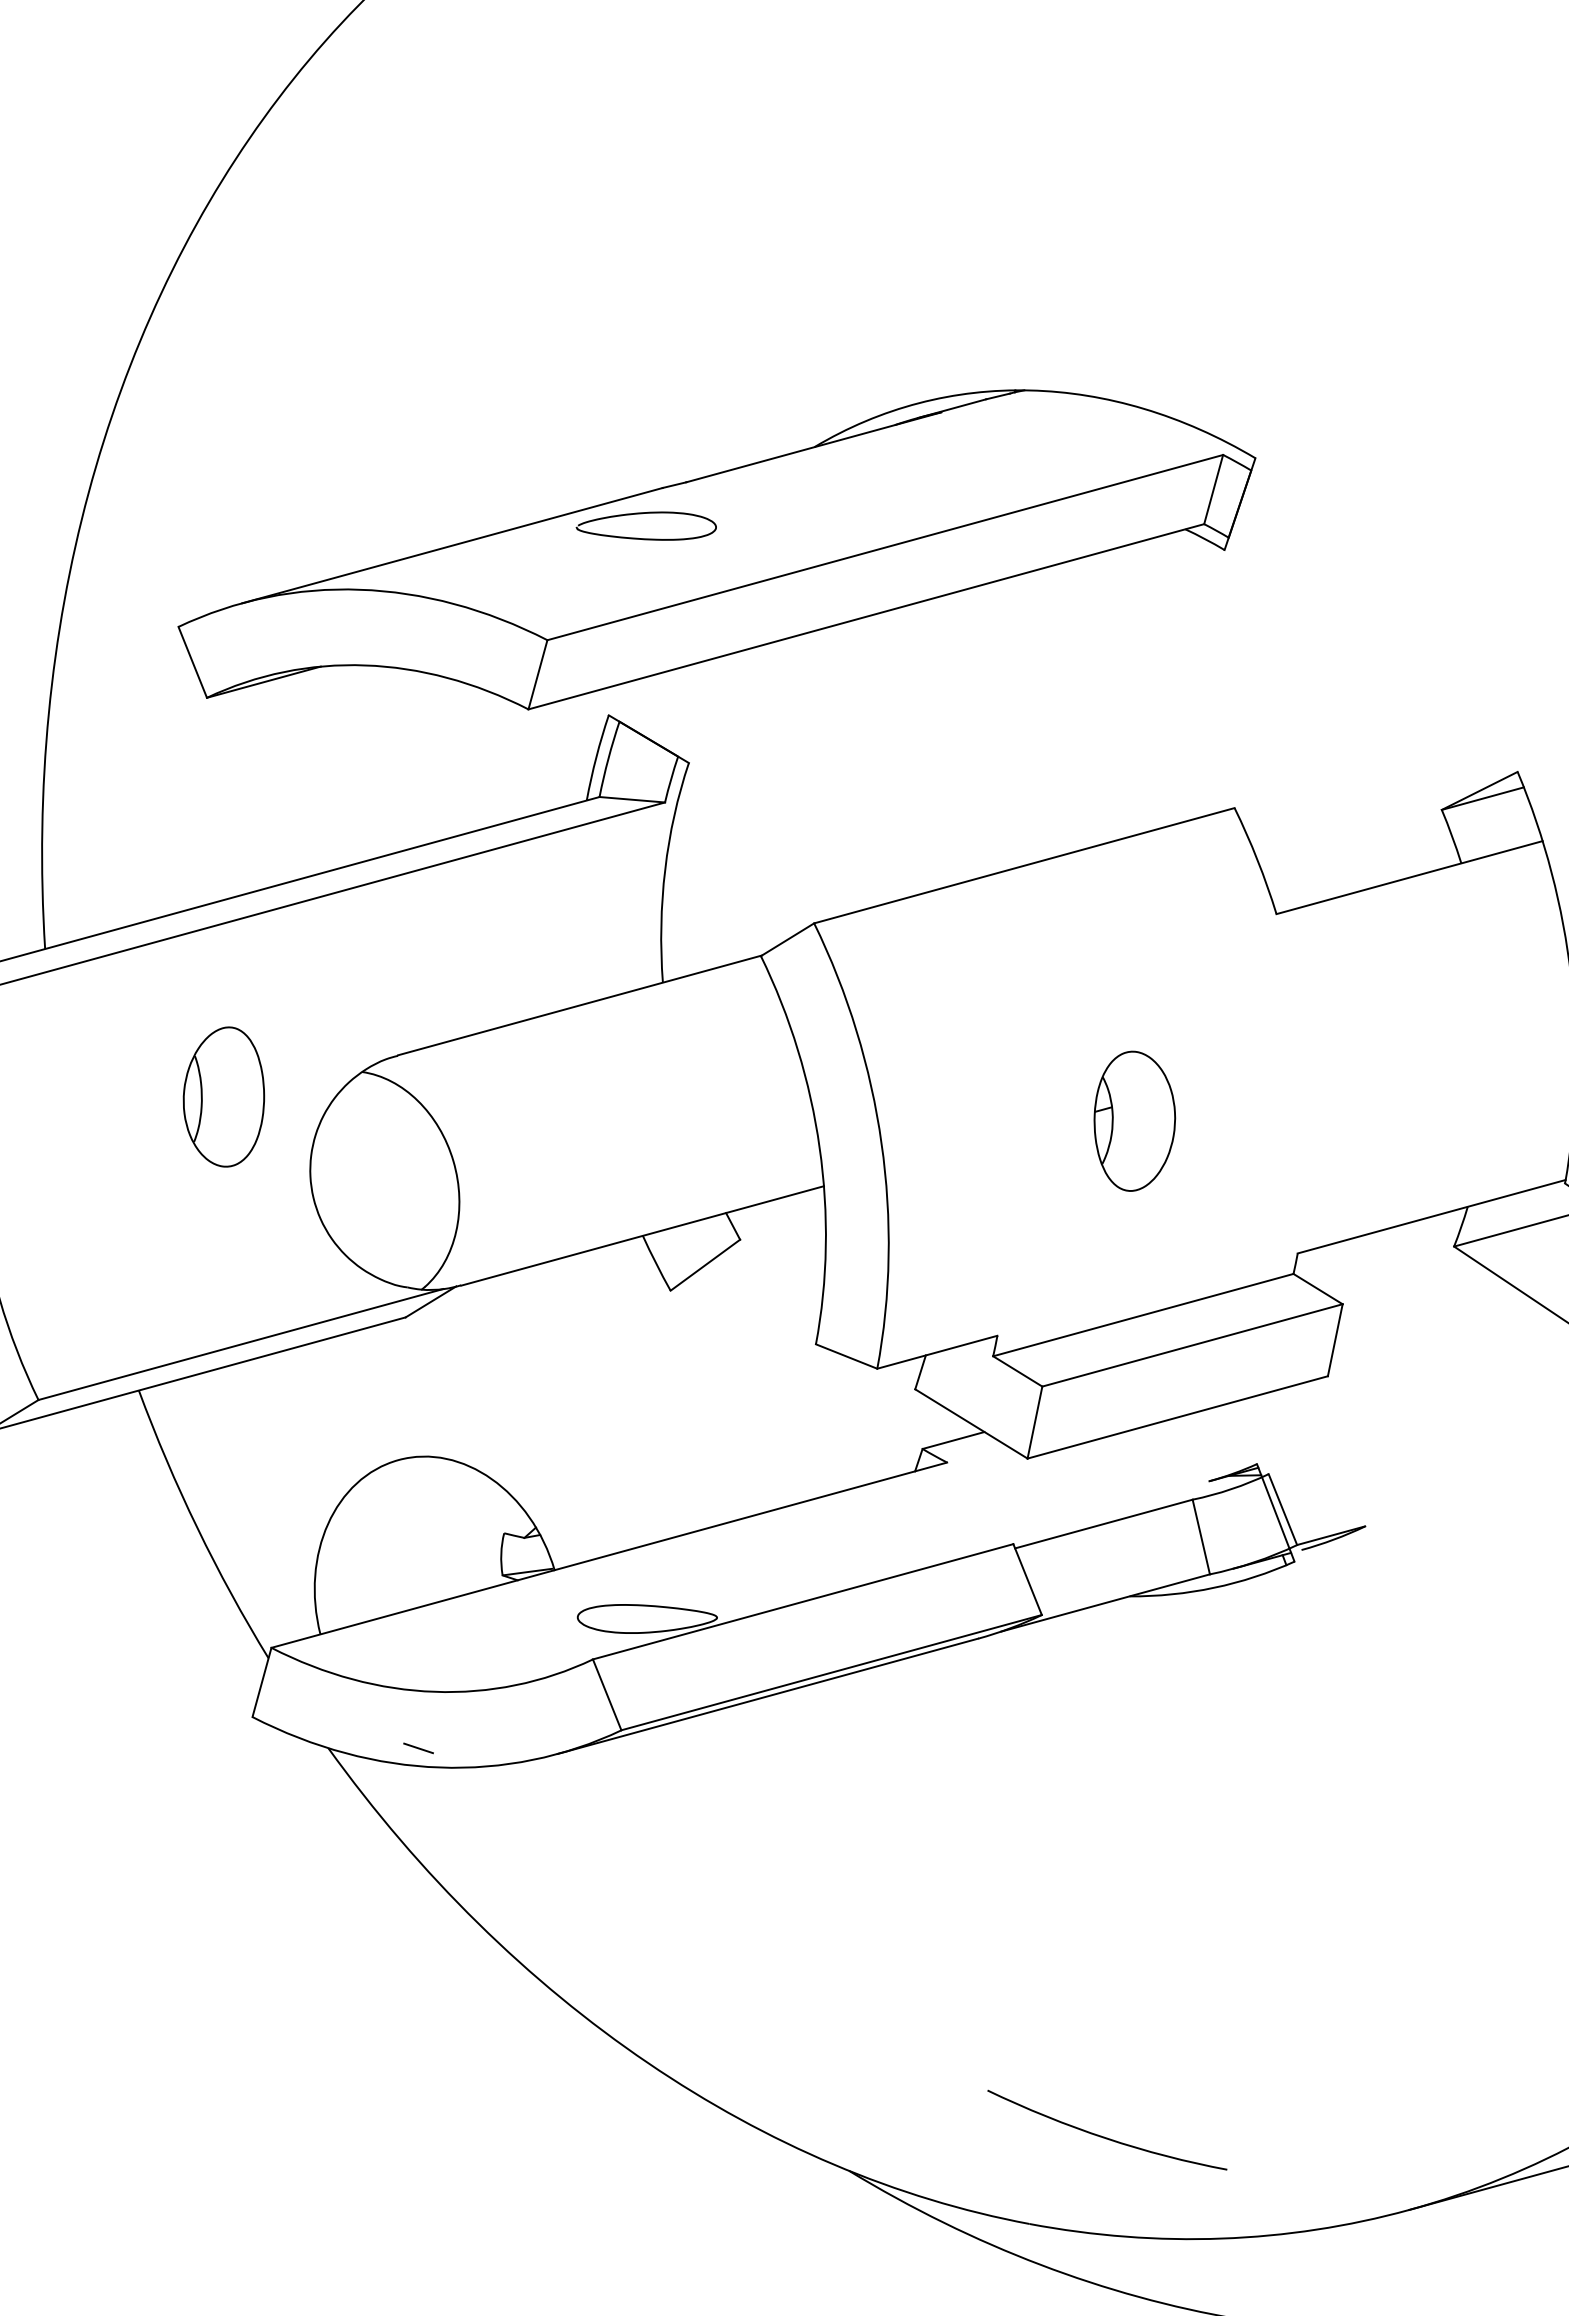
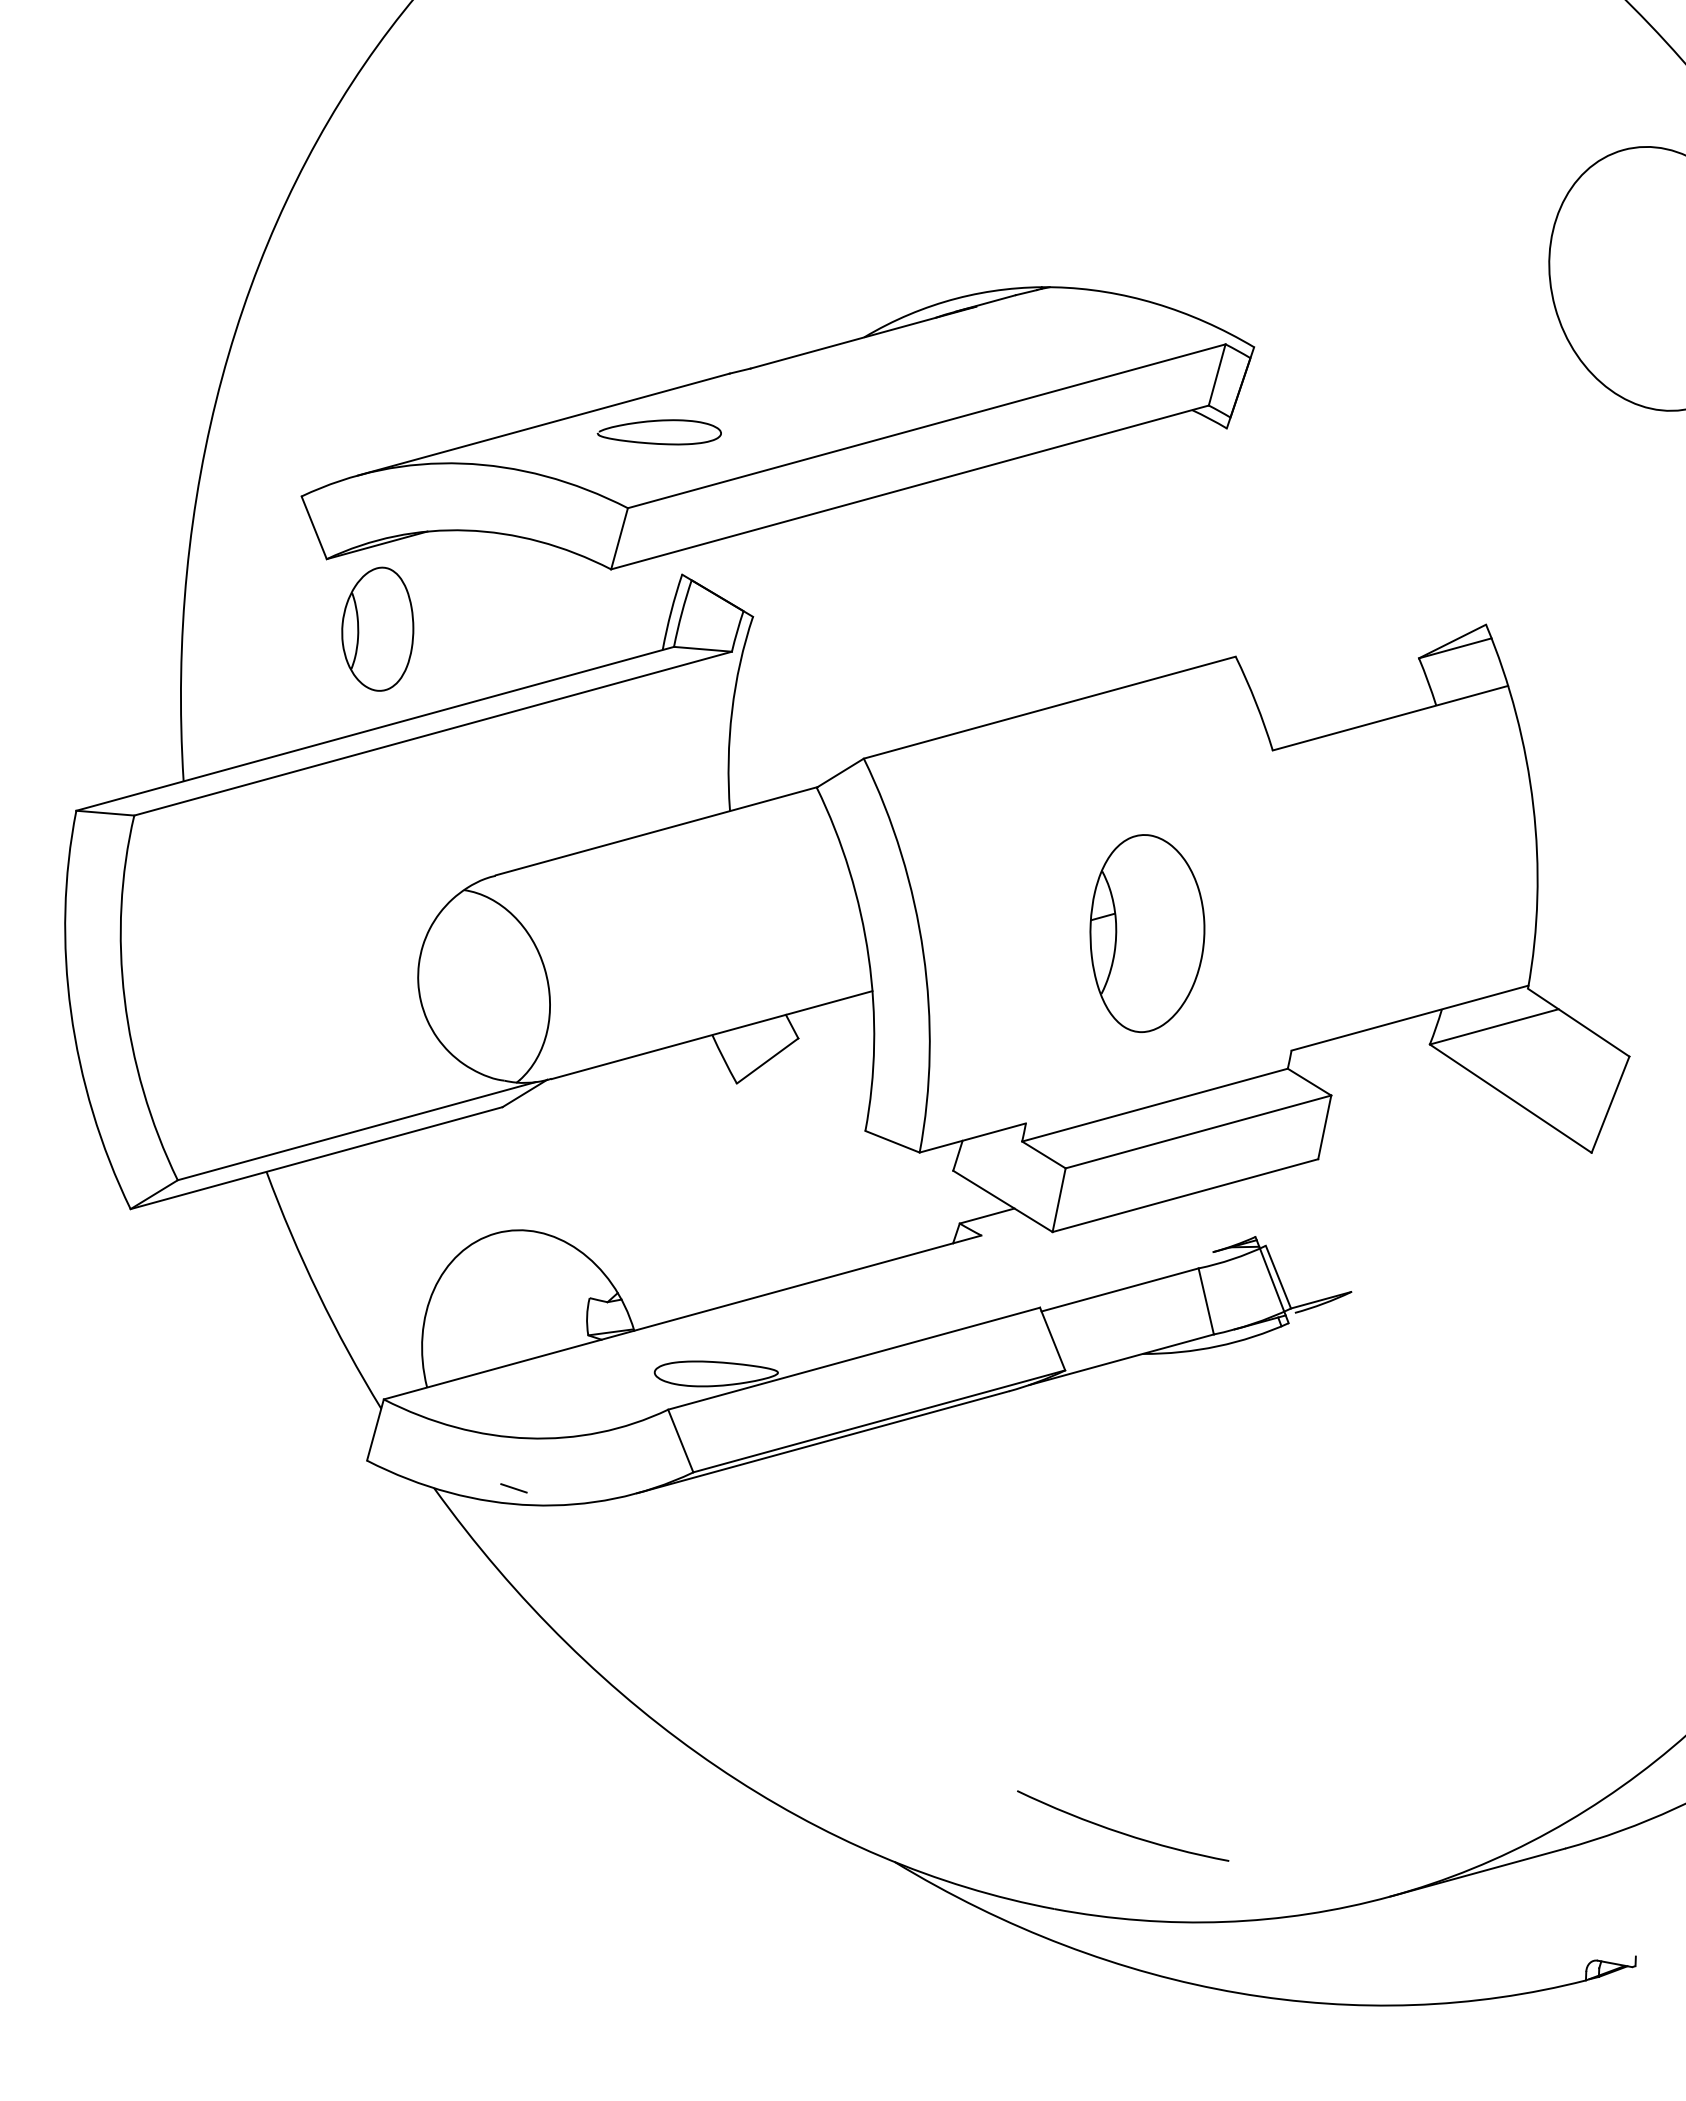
part: (645, 526) -> (658, 432), moved
part: (223, 1096) -> (377, 628), moved
part: (1134, 1121) -> (1147, 933), size x1.6

